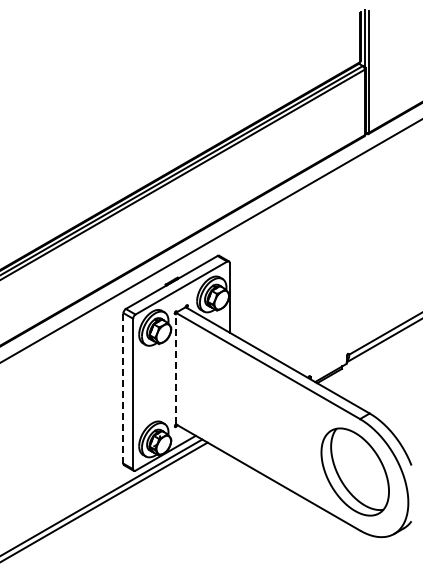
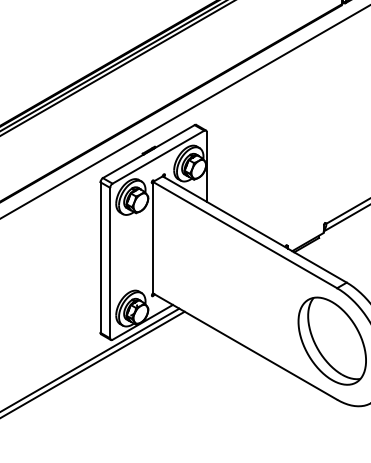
line: (175, 368) -> (152, 237), dashed -> solid
line: (123, 387) -> (100, 256), dashed -> solid

